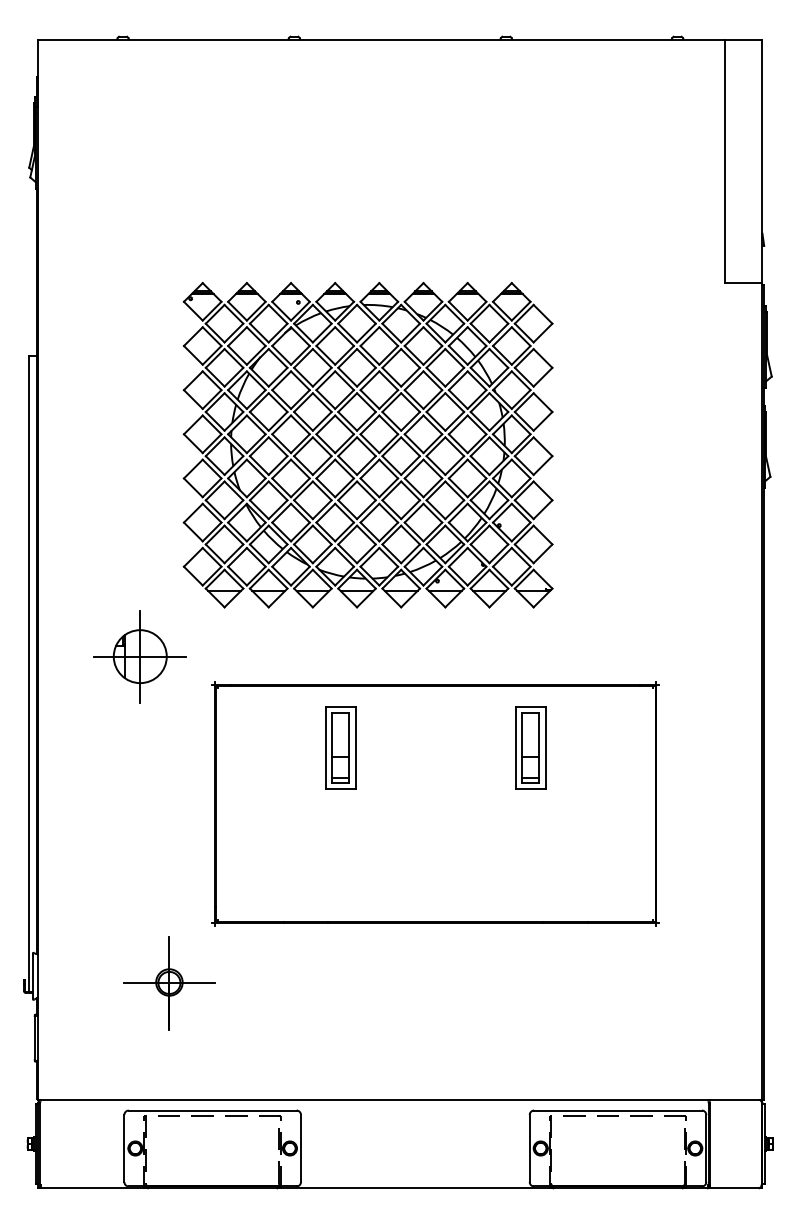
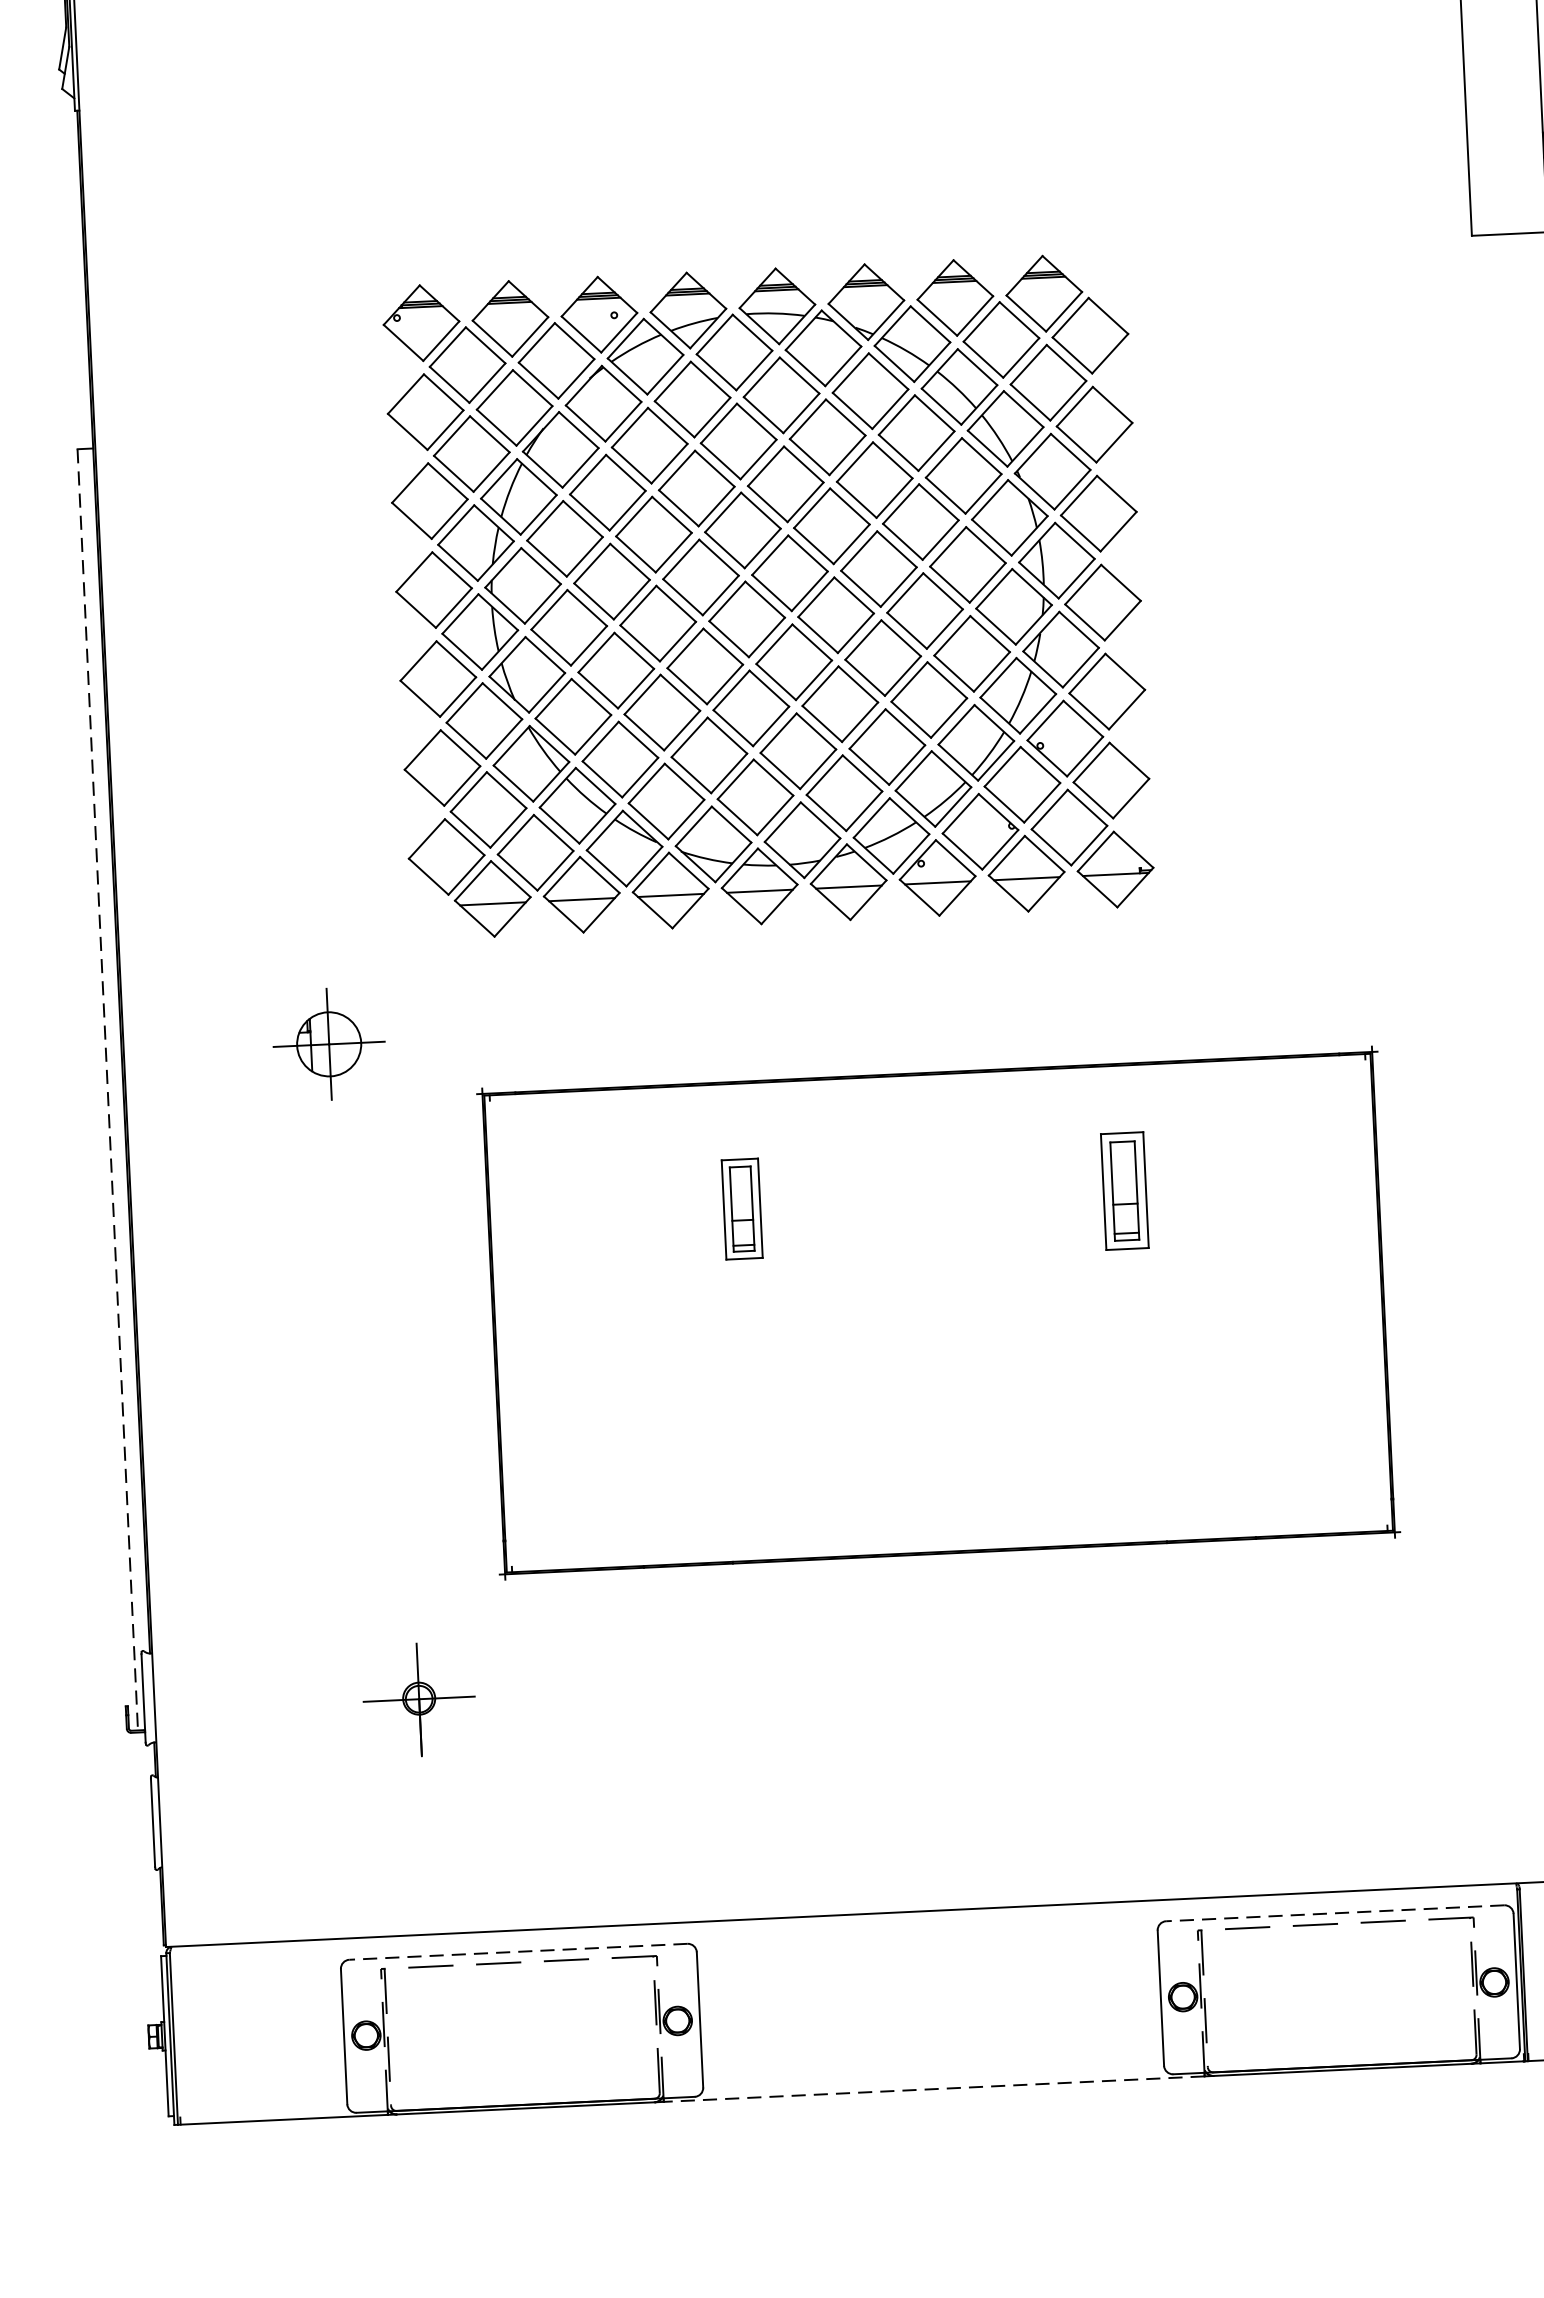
part: (139, 656) -> (327, 1043), size x0.6
line: (29, 674) -> (107, 1090), solid -> dashed
part: (340, 747) -> (741, 1208), size x0.6
part: (530, 747) -> (1124, 1190), size x0.7
part: (169, 983) -> (419, 1699), size x0.6
line: (212, 1110) -> (518, 1951), solid -> dashed
line: (618, 1110) -> (1336, 1913), solid -> dashed
line: (414, 1188) -> (932, 2089), solid -> dashed

